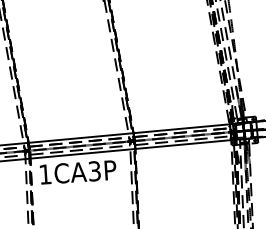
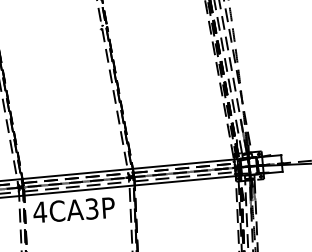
text: (45, 173) -> (40, 211), 1CA3P -> 4CA3P

